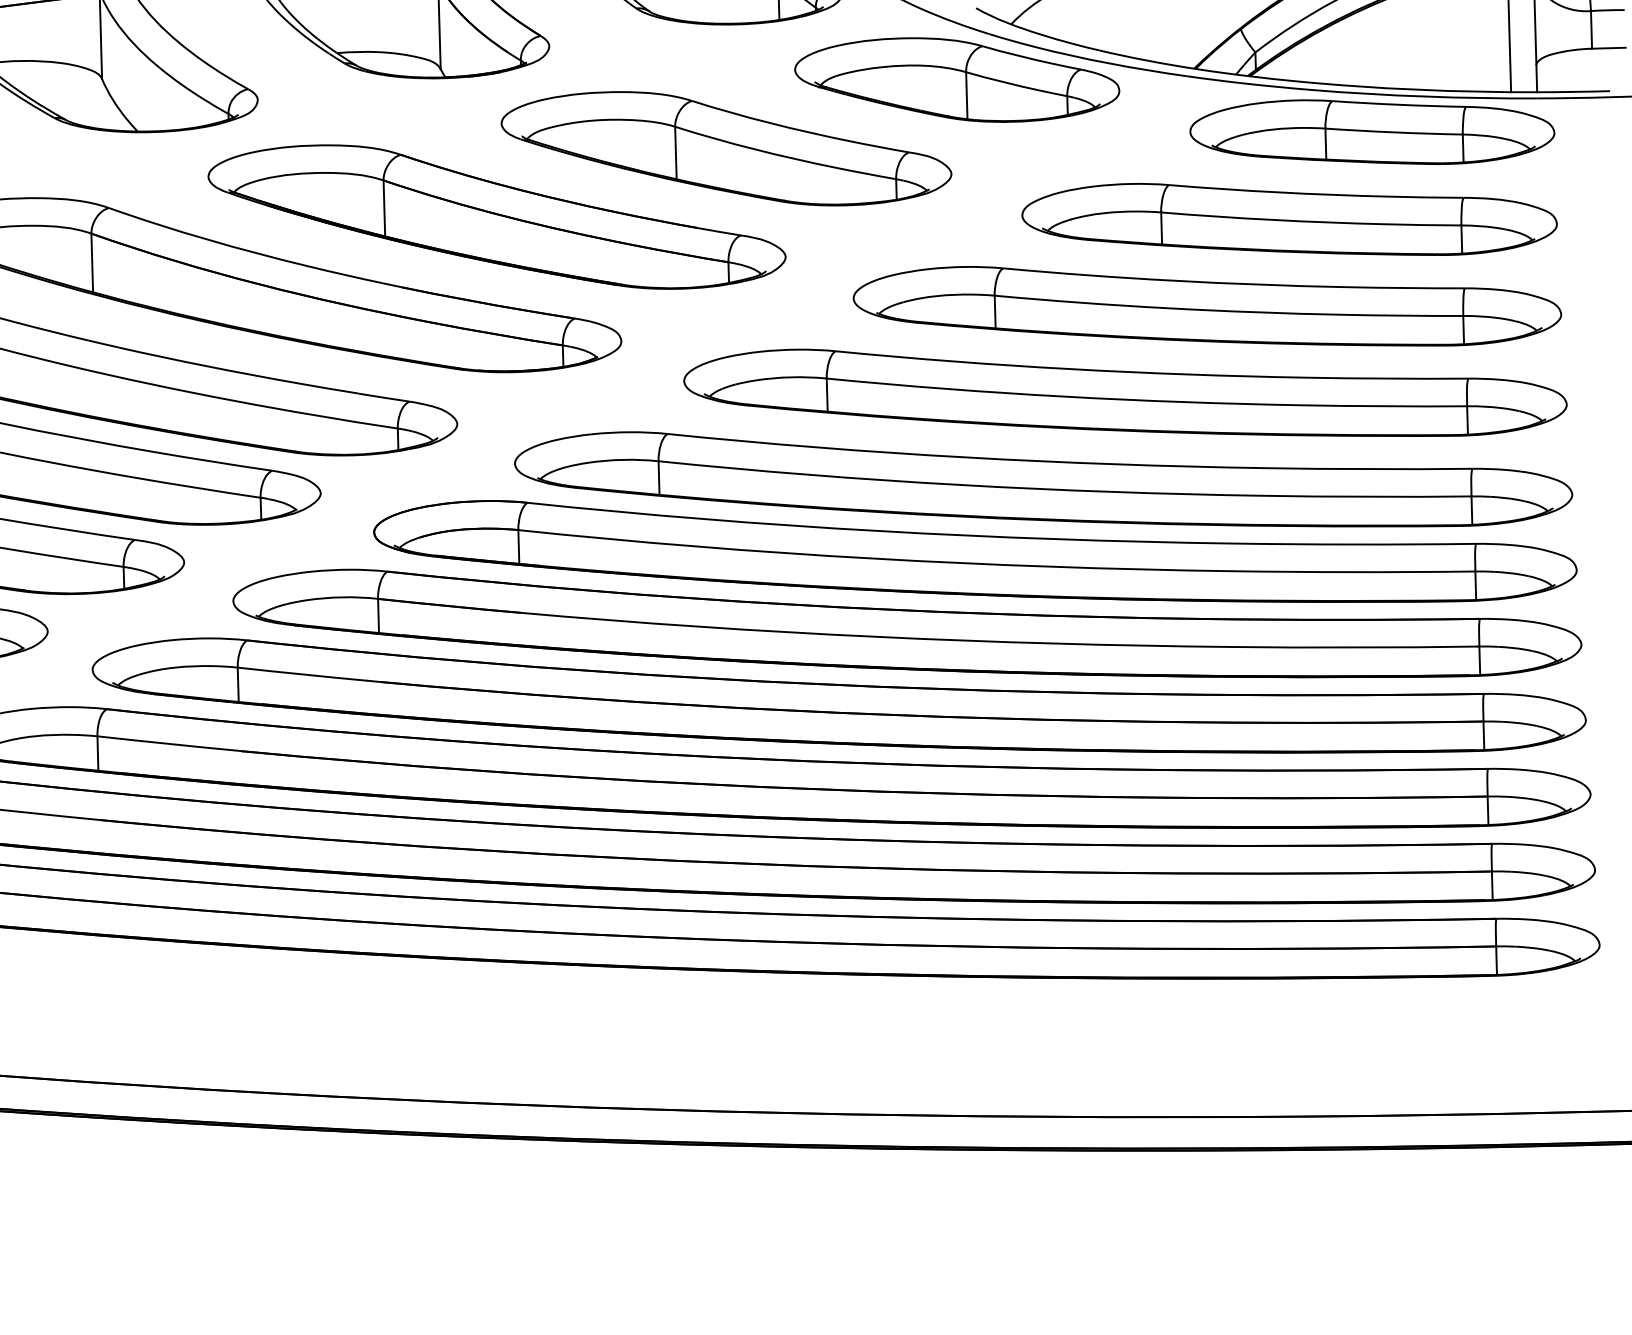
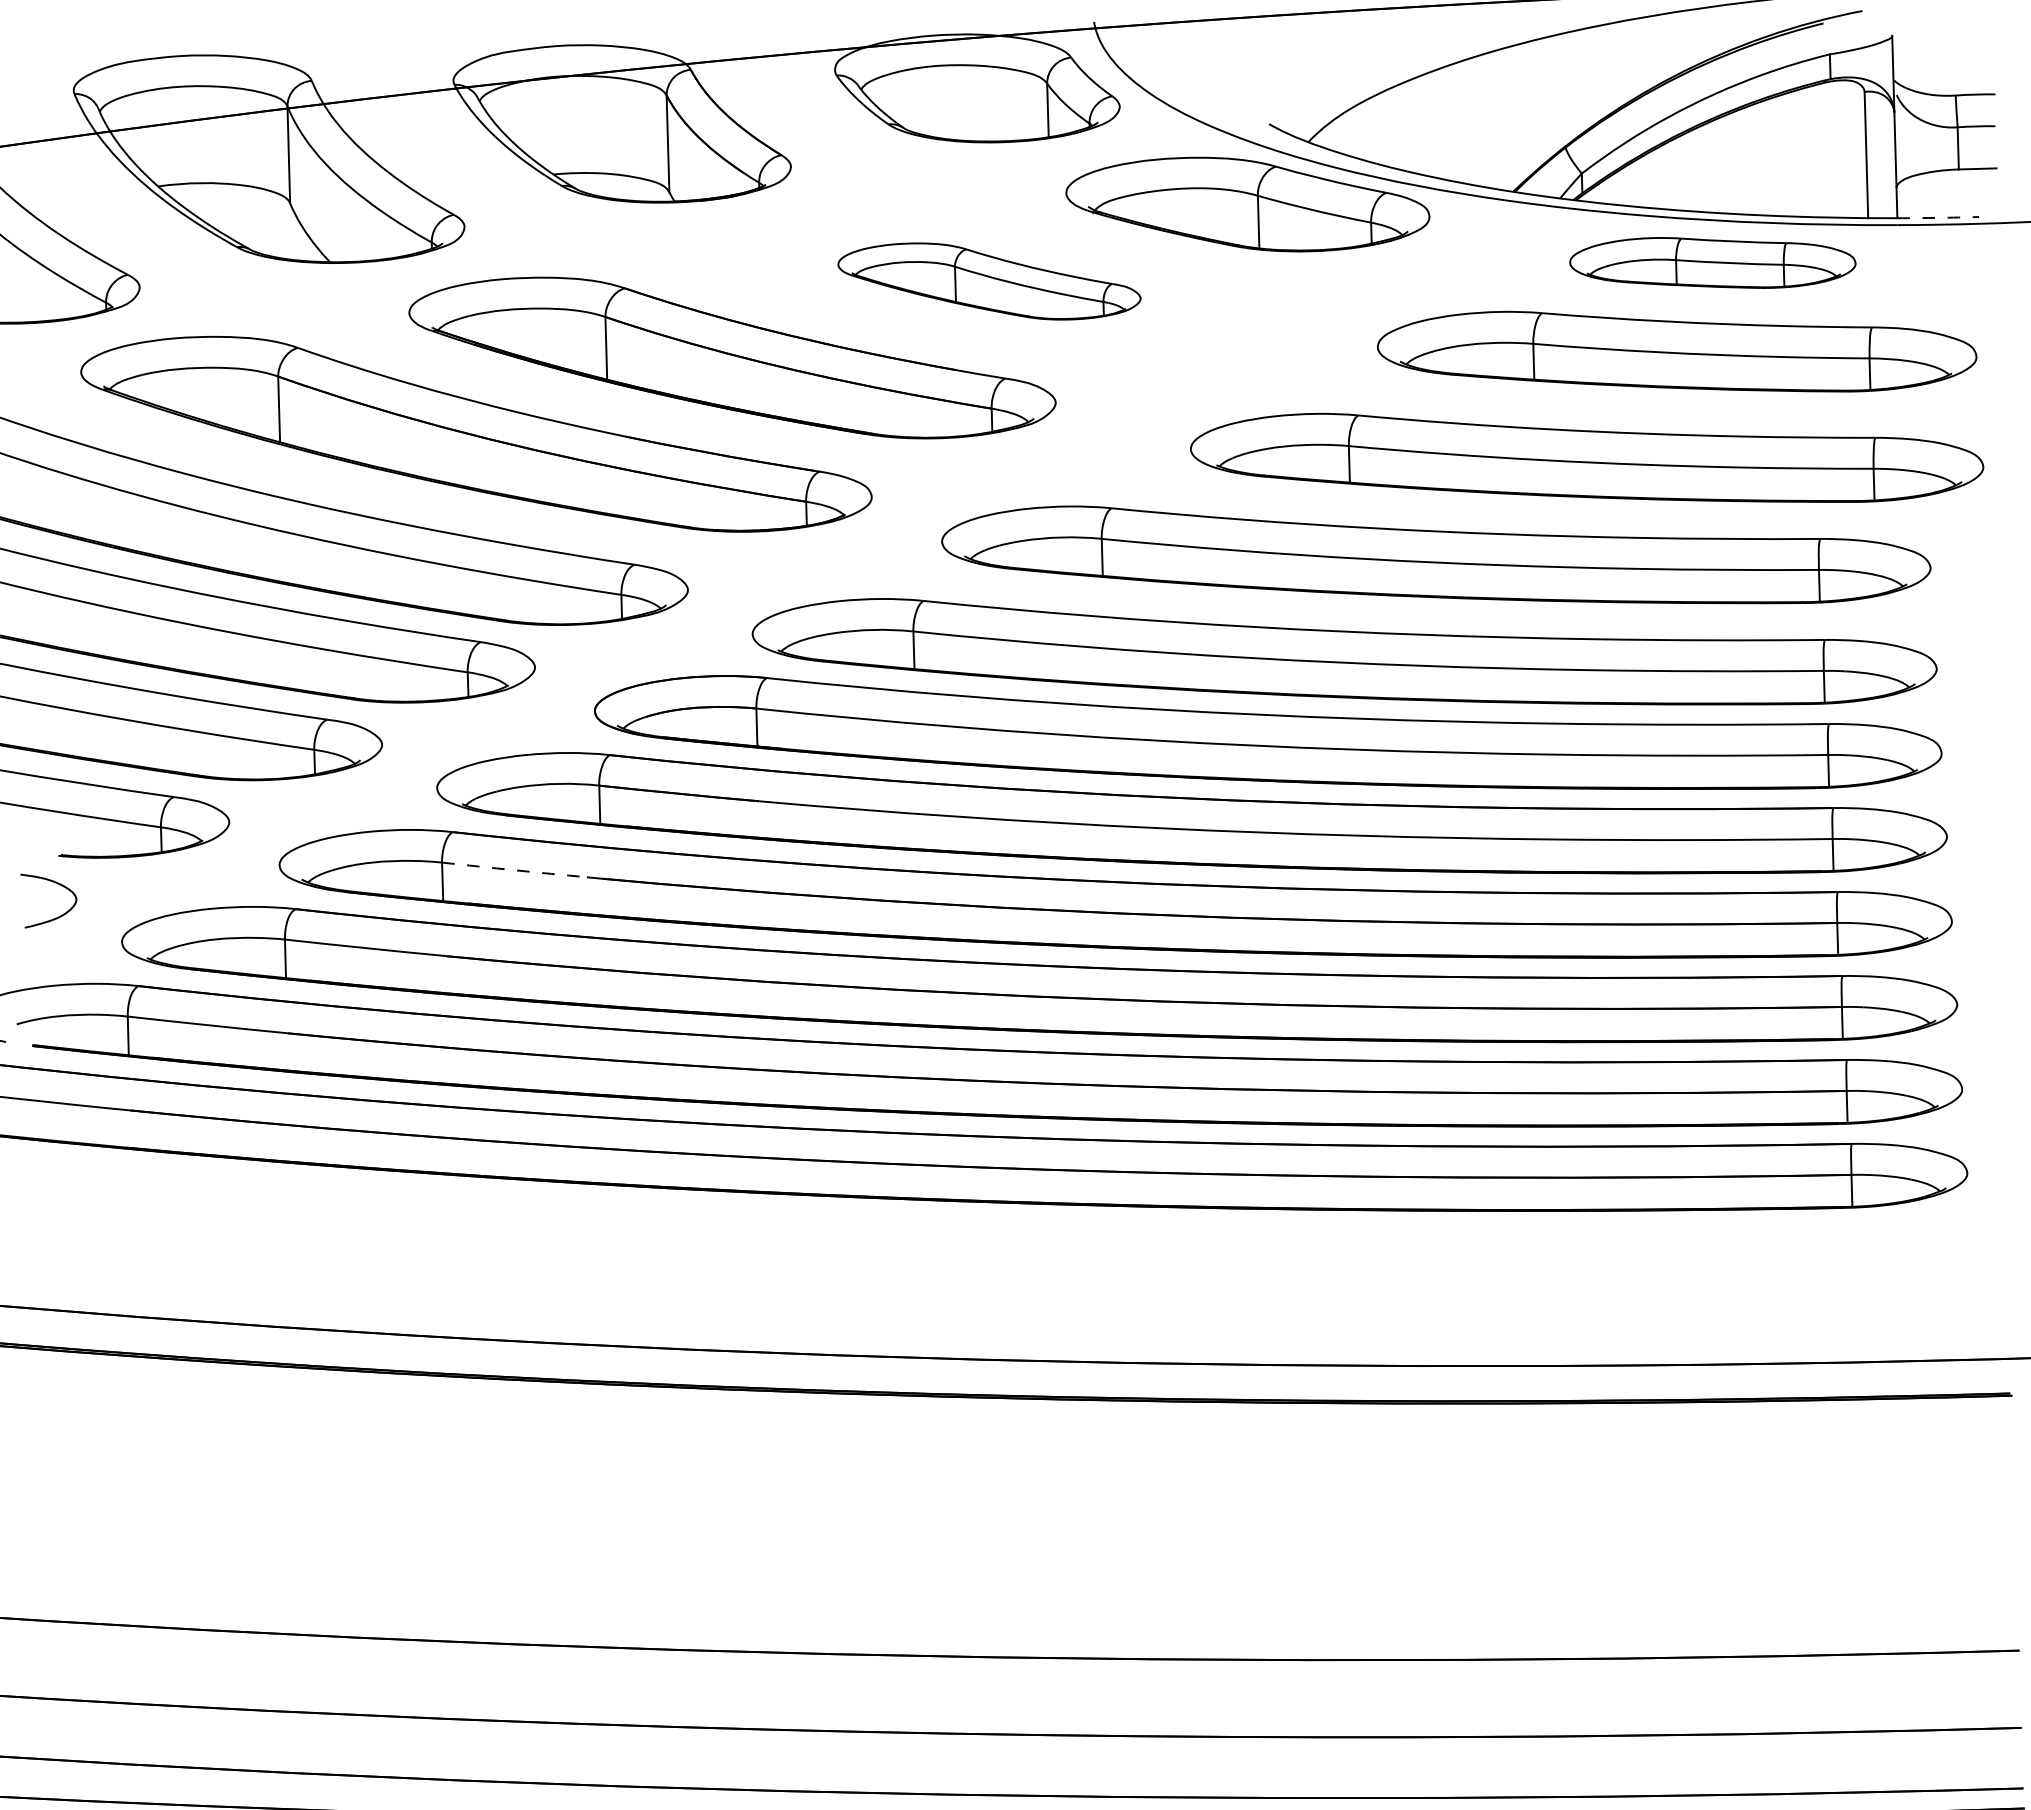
arc: (1573, 91) -> (1938, 217), solid -> dashed
part: (1372, 131) -> (1712, 262), size x0.7
part: (726, 148) -> (989, 281), size x0.6
part: (1289, 219) -> (1677, 351), moved
part: (1207, 305) -> (1587, 457), moved
arc: (302, 674) -> (514, 870), solid -> dashed

